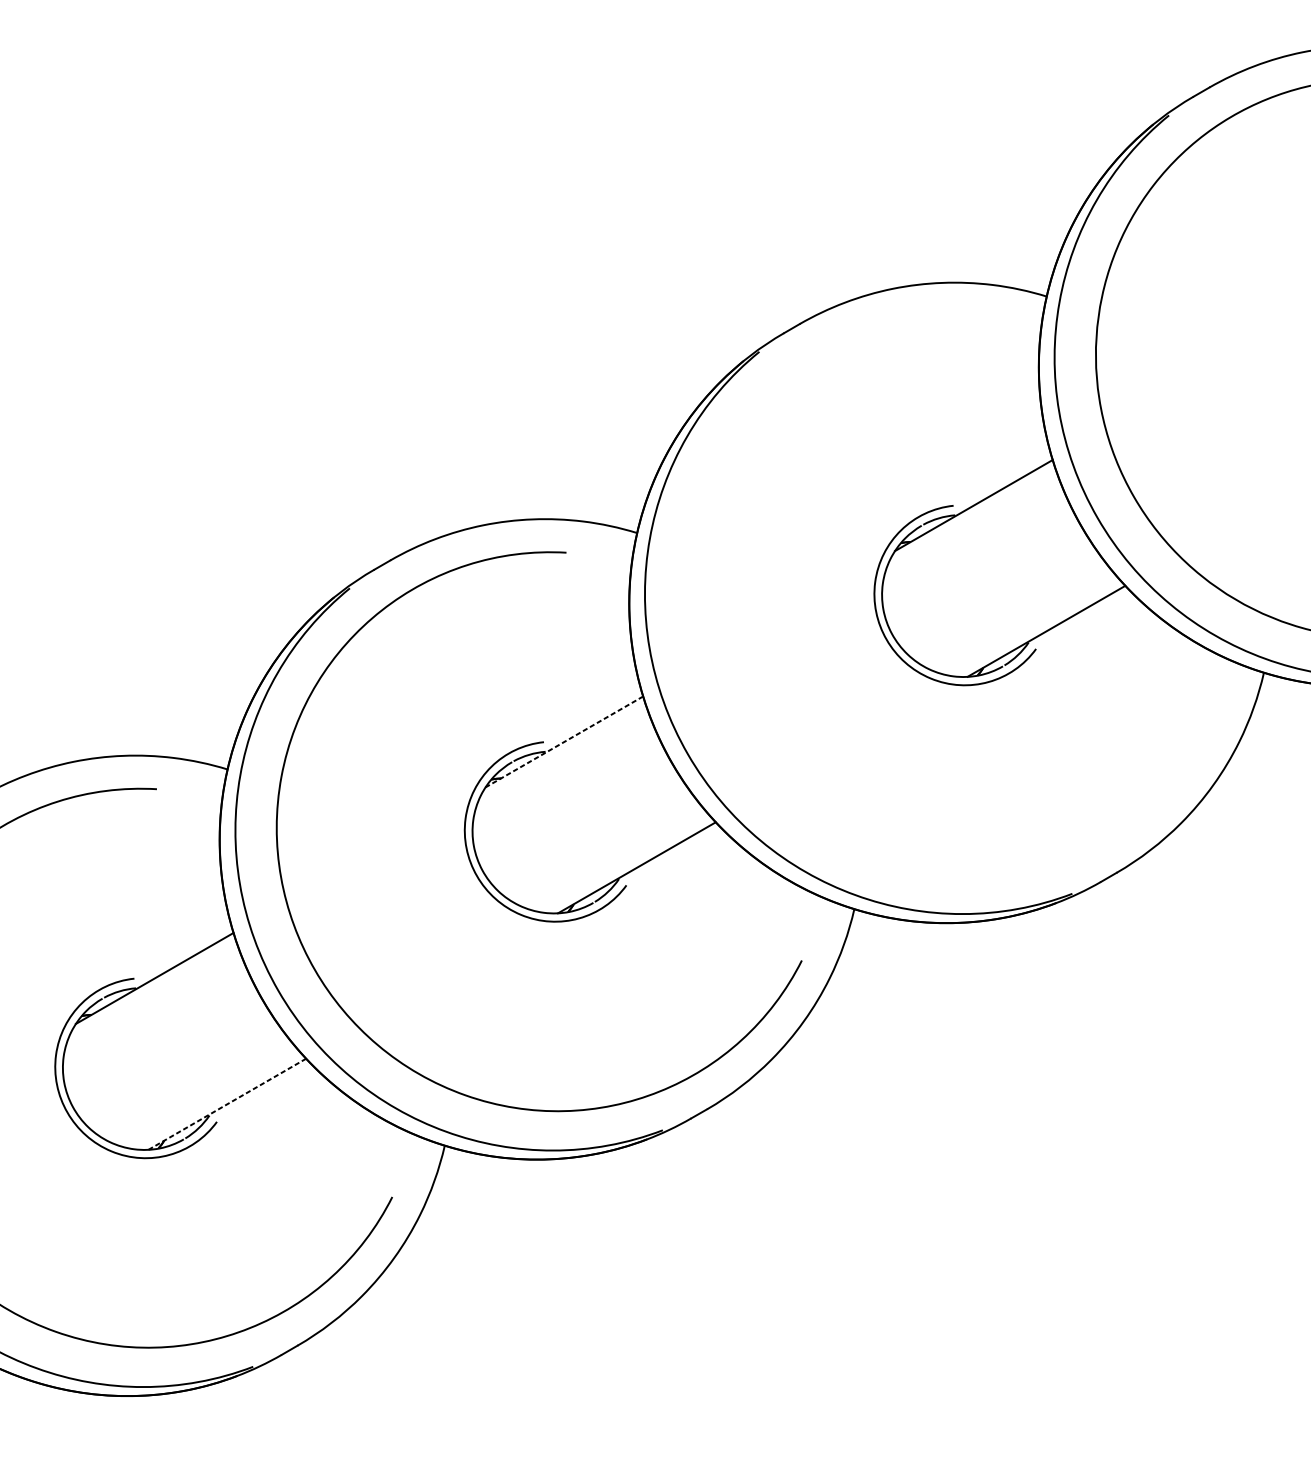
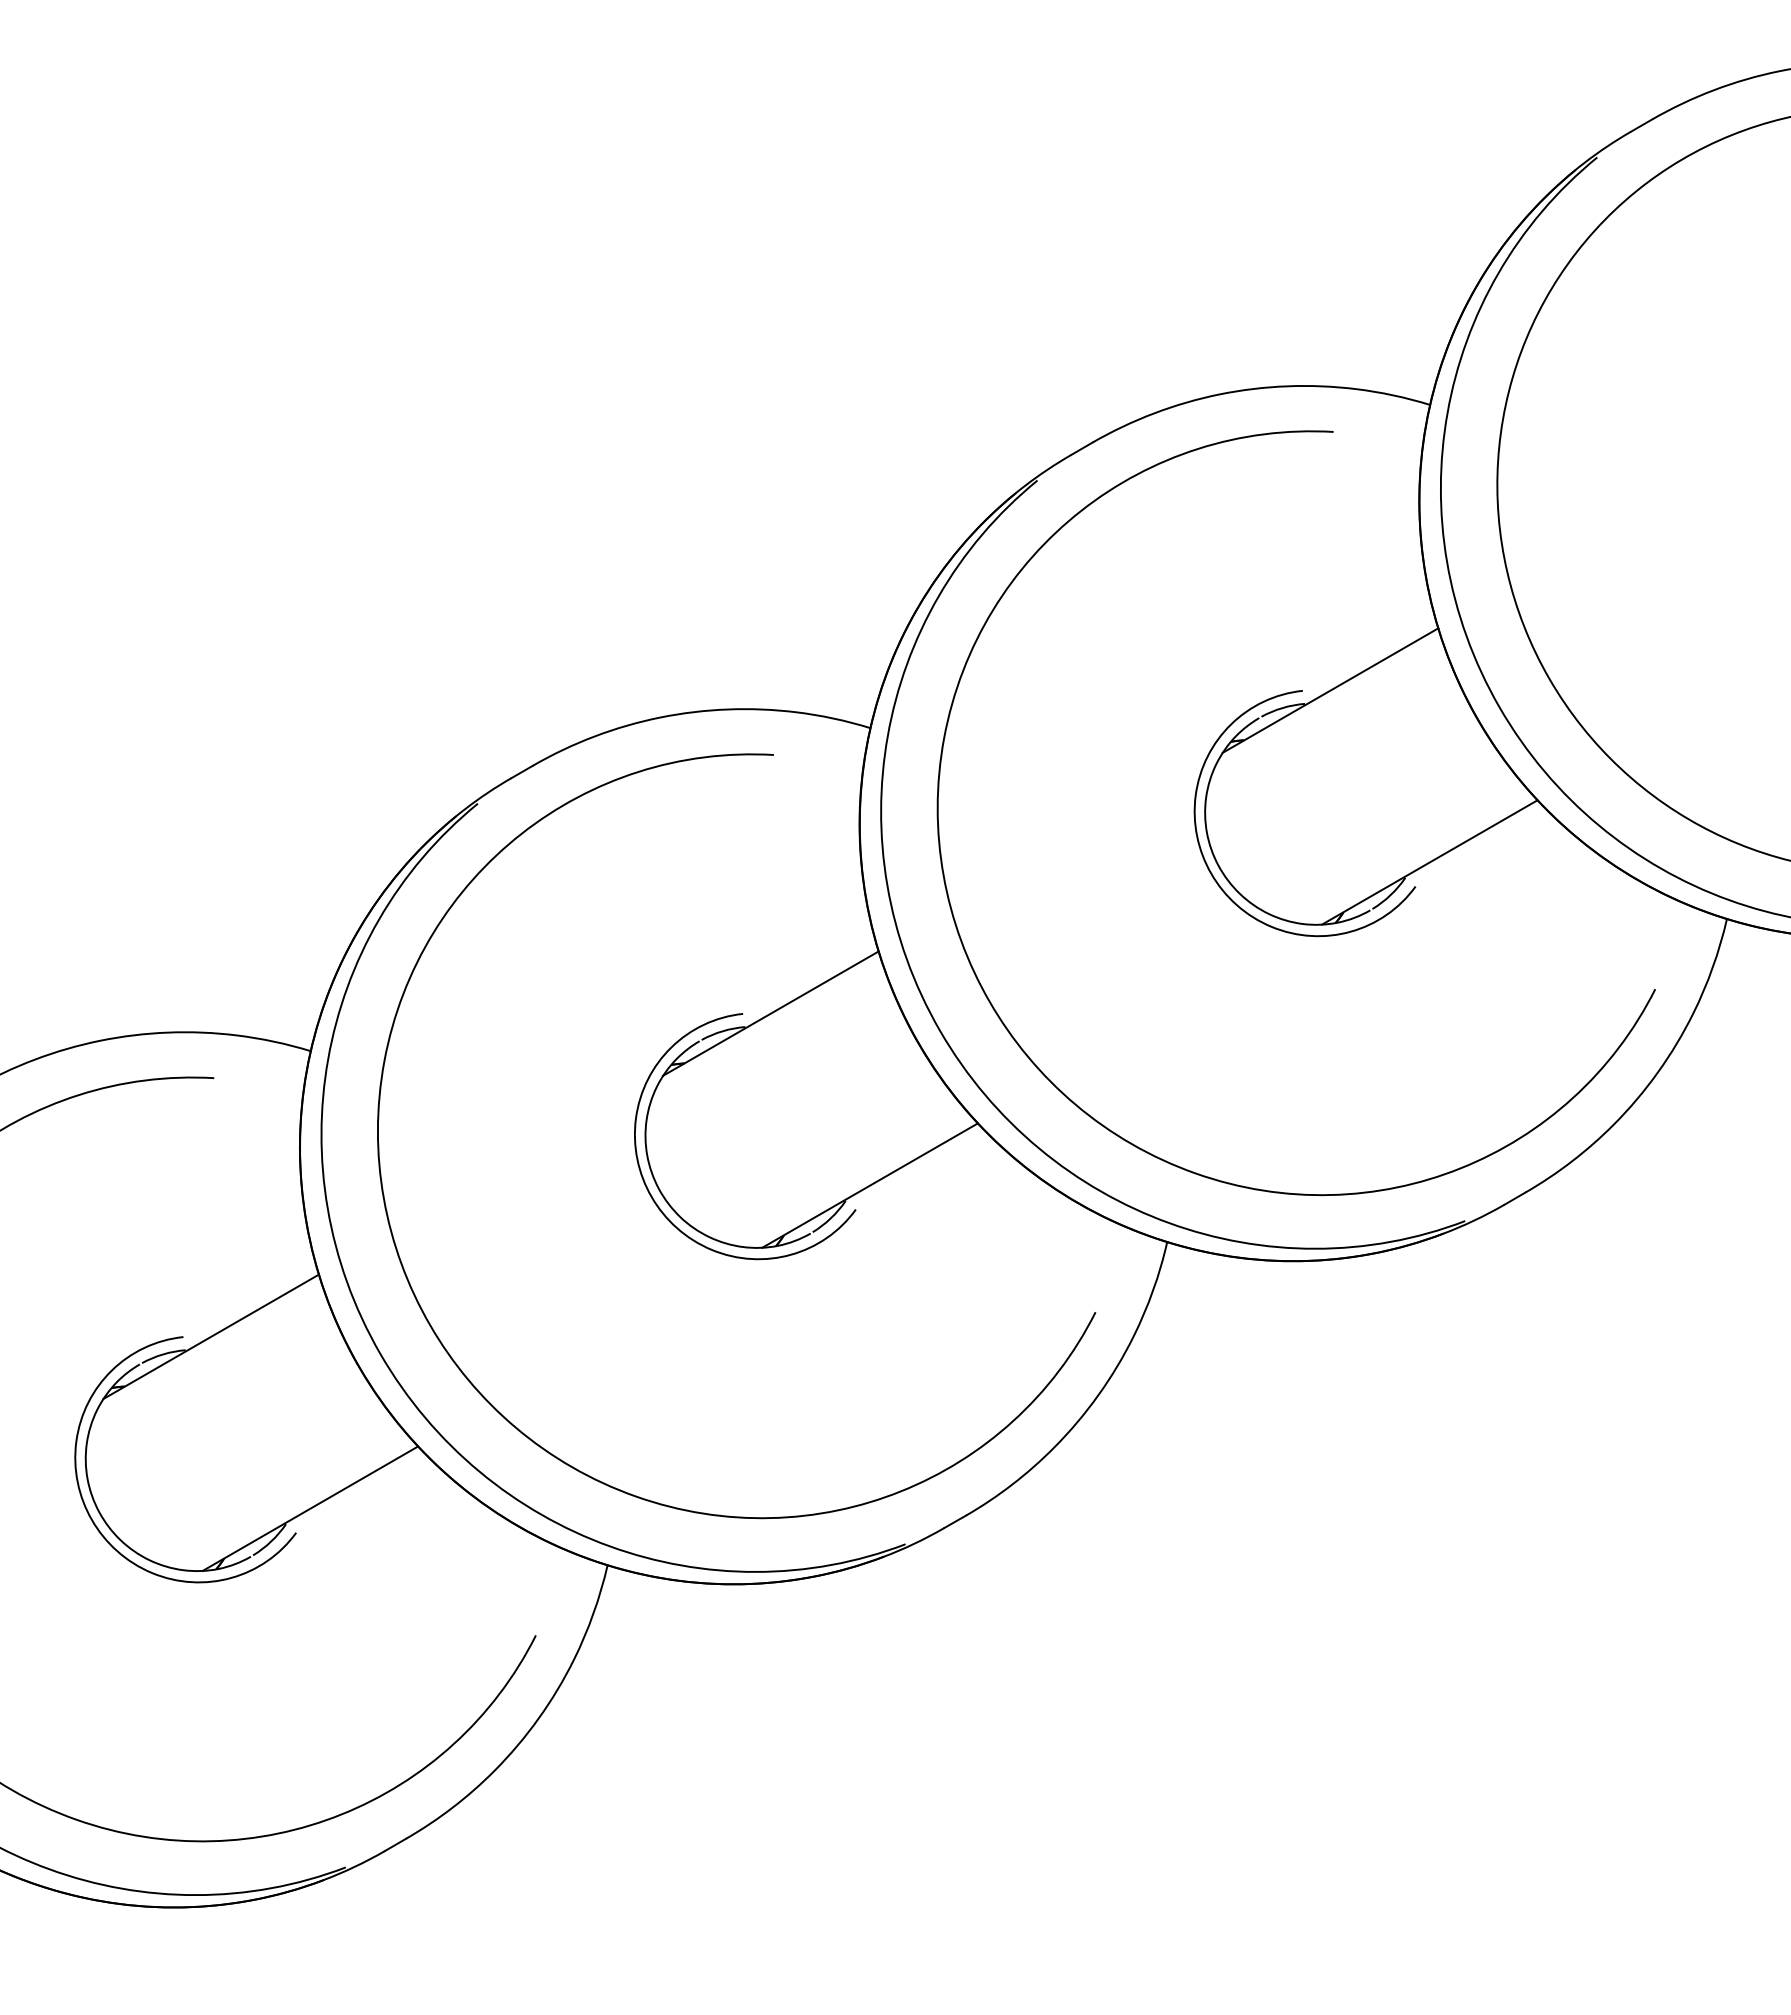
curve: (689, 629) -> (942, 859), added
line: (564, 741) -> (771, 1013), dashed -> solid
line: (227, 1104) -> (310, 1508), dashed -> solid

